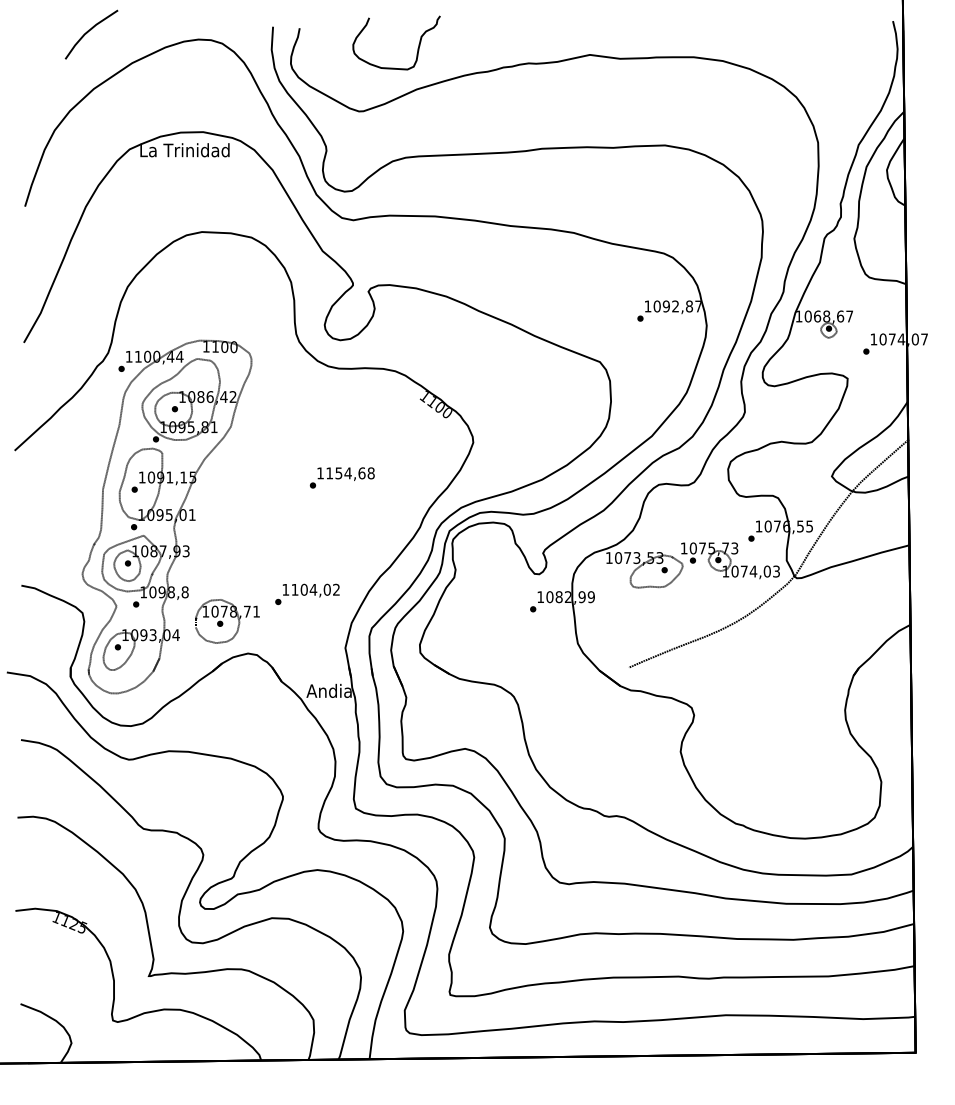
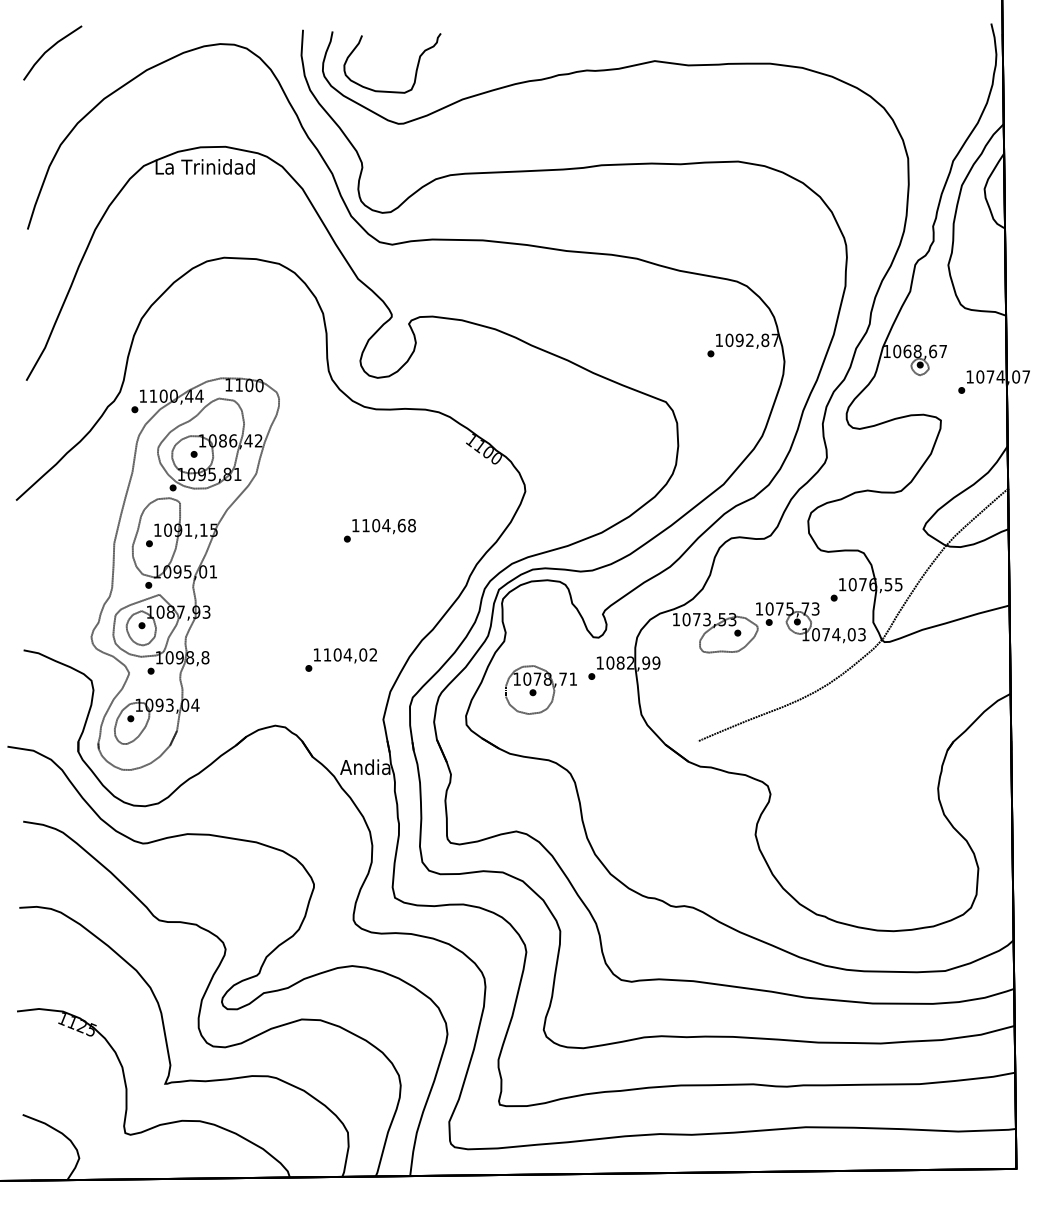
line: (89, 31) -> (50, 49), moved
curve: (417, 48) -> (415, 69), moved
text: (338, 473) -> (375, 525), 1154,68 -> 1104,68
part: (227, 621) -> (541, 690), moved

